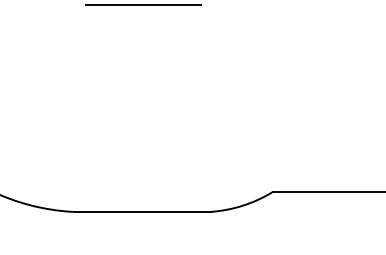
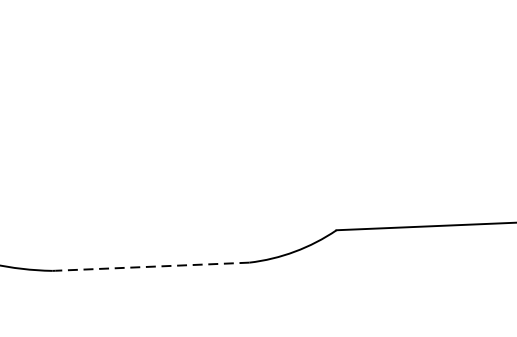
line: (142, 211) -> (152, 266), solid -> dashed

